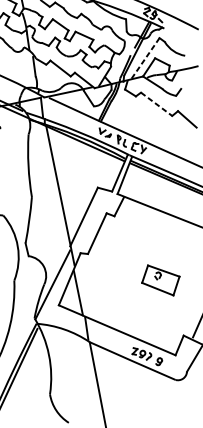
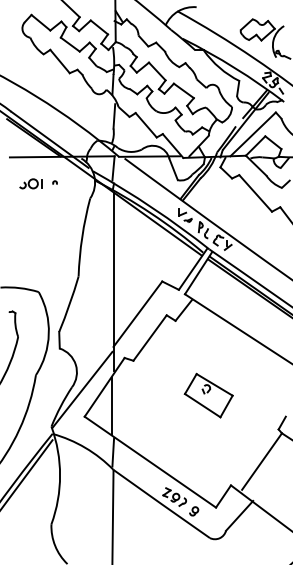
line: (145, 58) -> (253, 134), dashed -> solid
line: (156, 104) -> (255, 193), dashed -> solid
part: (160, 280) -> (208, 395), moved

